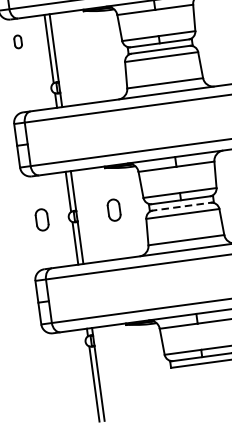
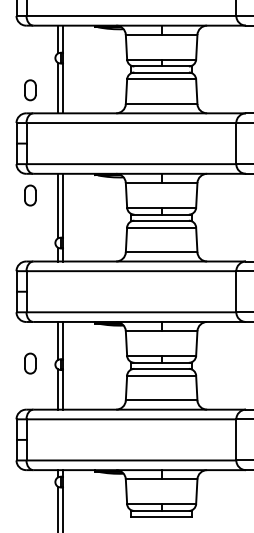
part: (18, 41) -> (30, 195), size x1.67
line: (182, 206) -> (162, 368), dashed -> solid
part: (114, 210) -> (98, 363), removed

